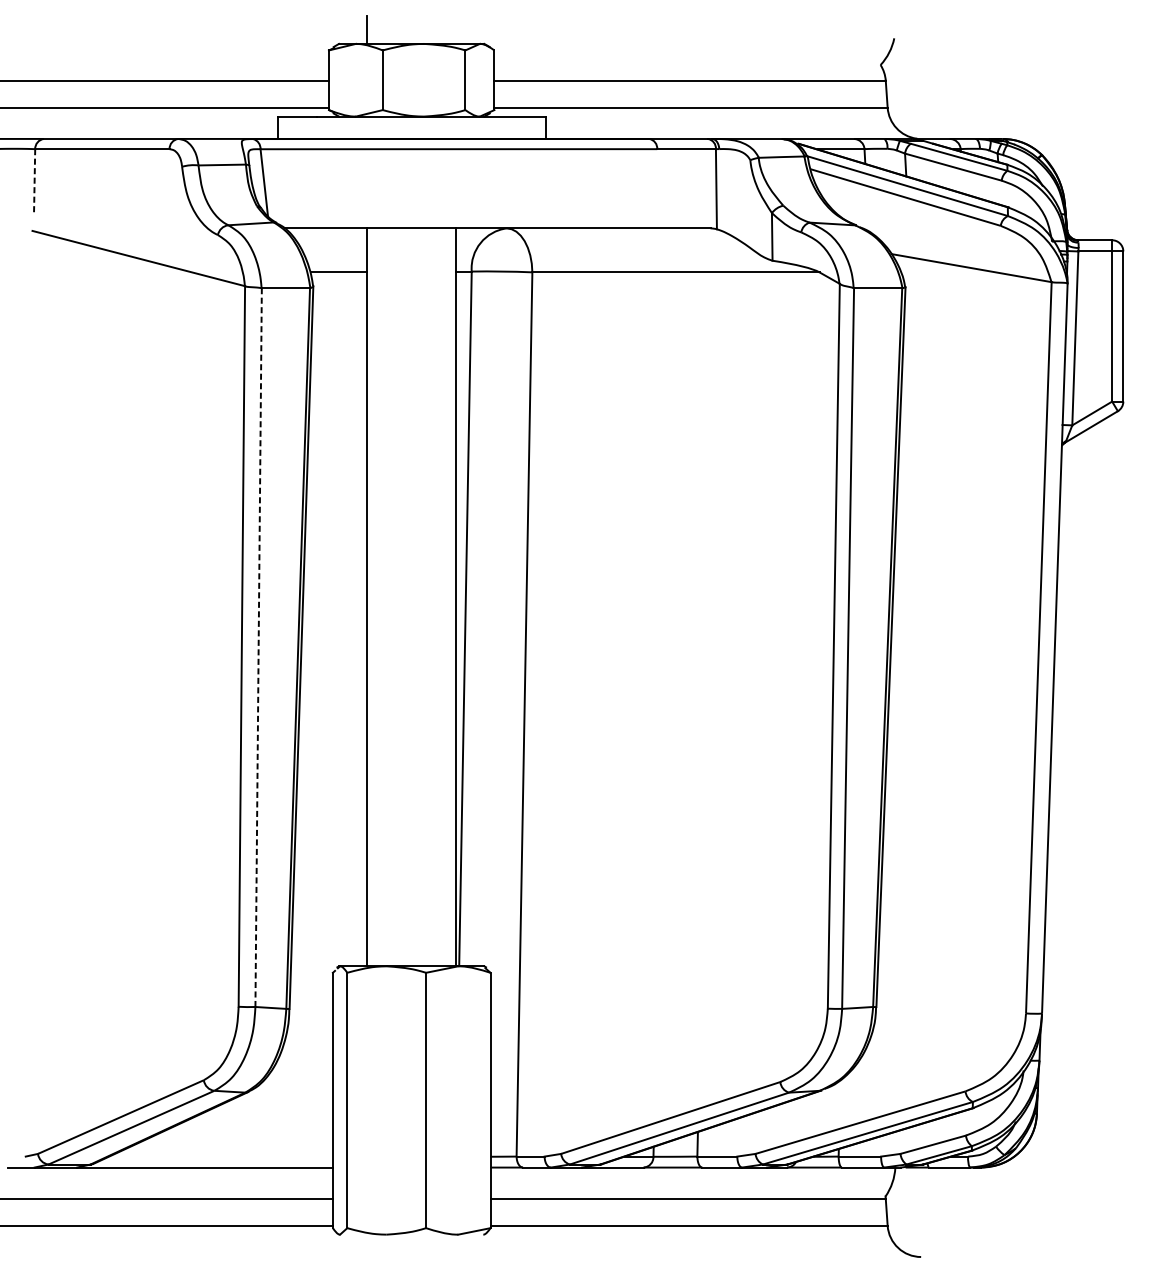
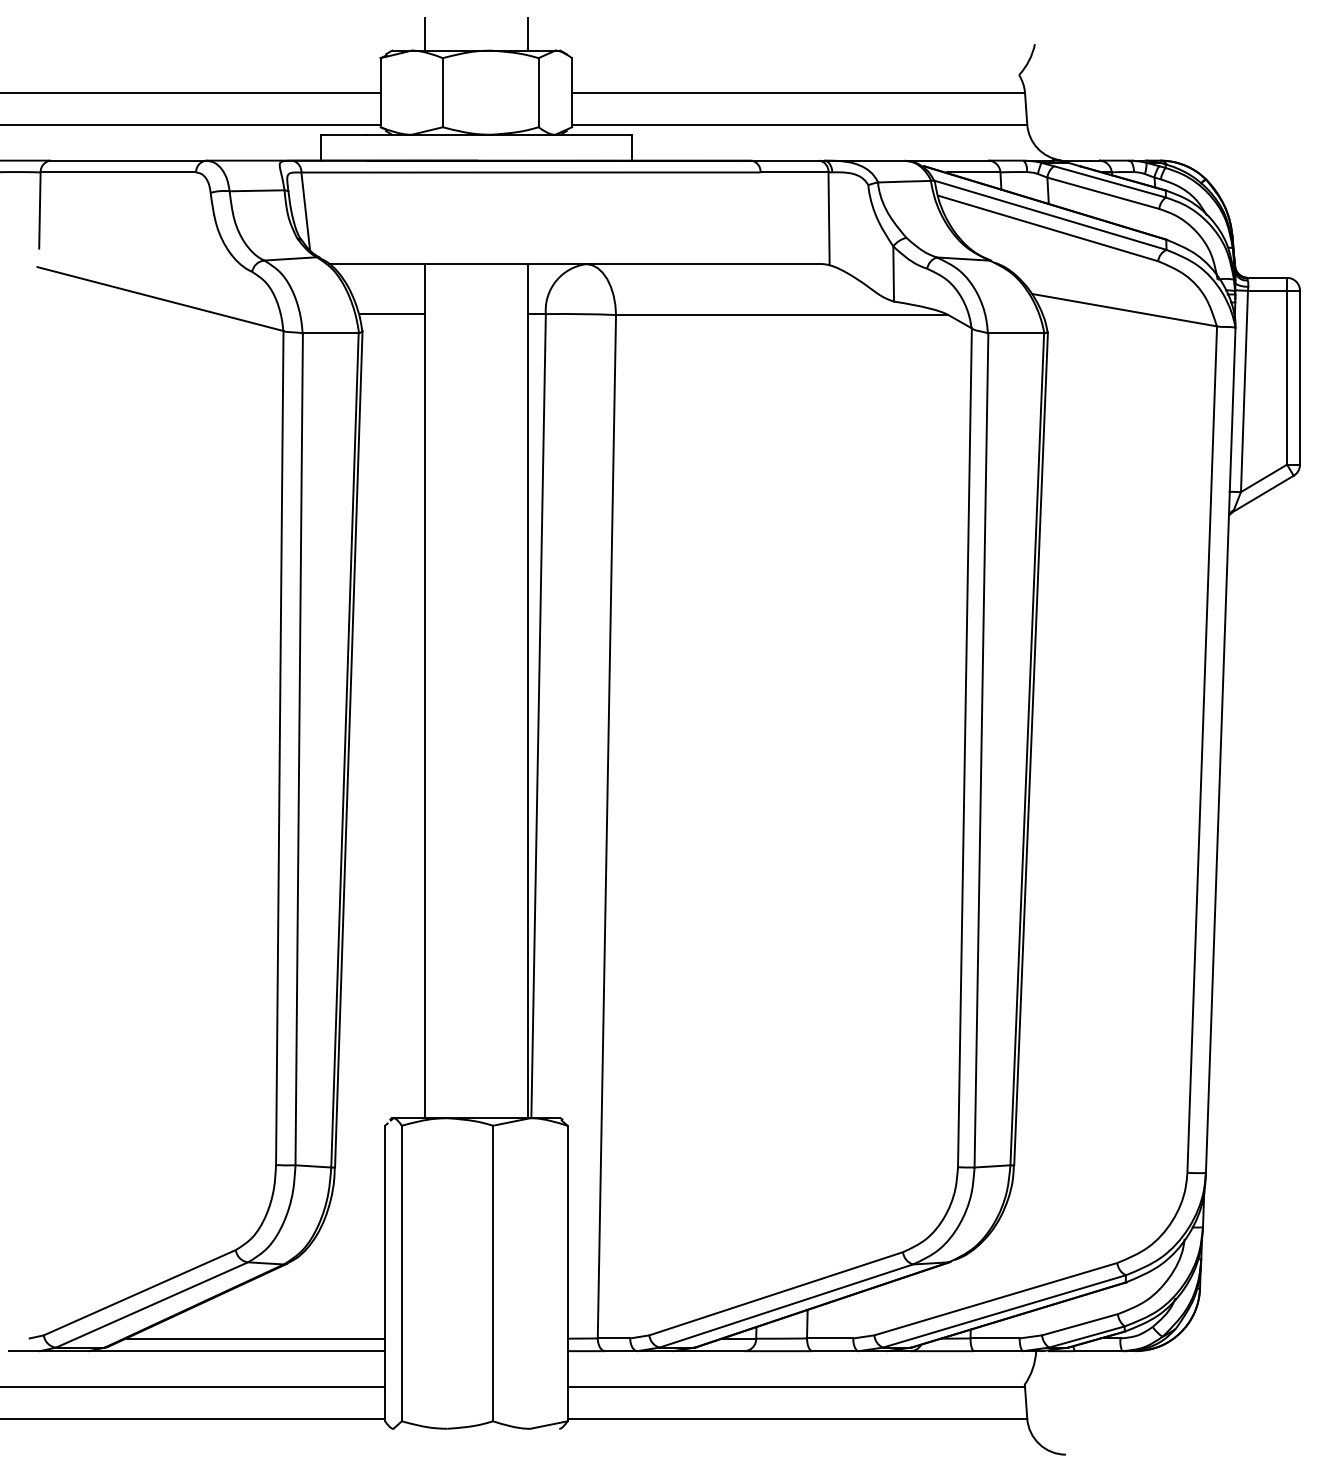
line: (456, 29) -> (528, 34), added
line: (34, 182) -> (39, 211), dashed -> solid
line: (258, 647) -> (299, 749), dashed -> solid
line: (220, 1156) -> (255, 1338), added

